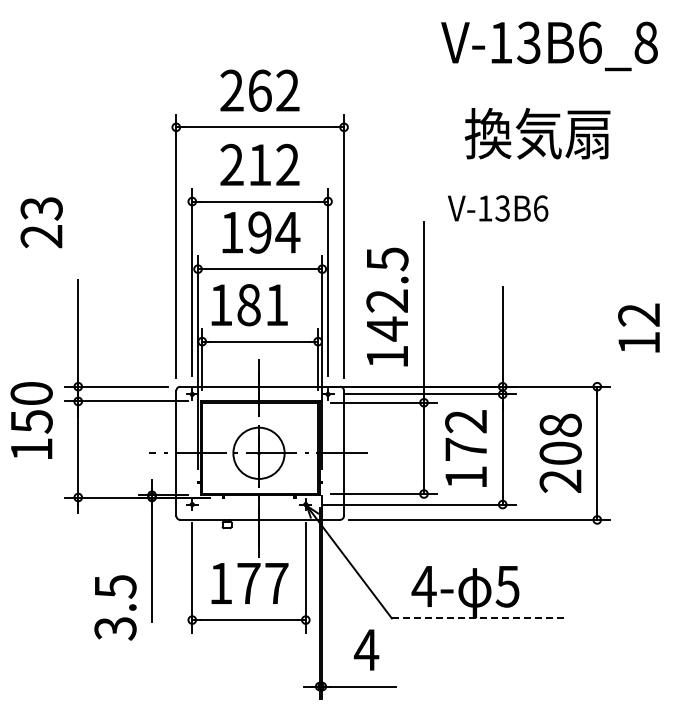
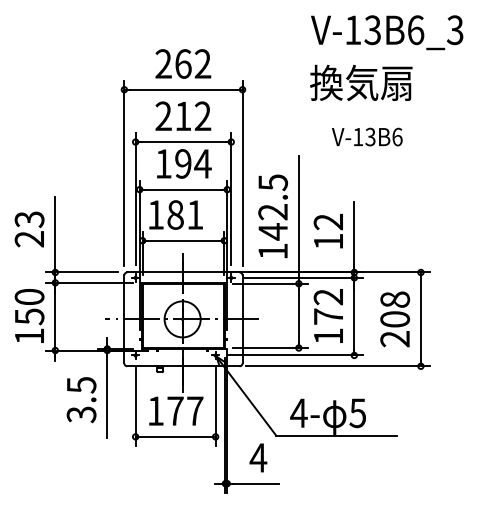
text: (645, 42) -> (454, 30), V-13B6_8 -> V-13B6_3
text: (537, 133) -> (361, 82), moved
text: (498, 208) -> (367, 137), moved
text: (41, 222) -> (29, 229), moved
text: (638, 327) -> (328, 230), moved
text: (31, 420) -> (29, 315), moved
text: (115, 607) -> (81, 399), moved
line: (477, 618) -> (336, 435), dashed -> solid

